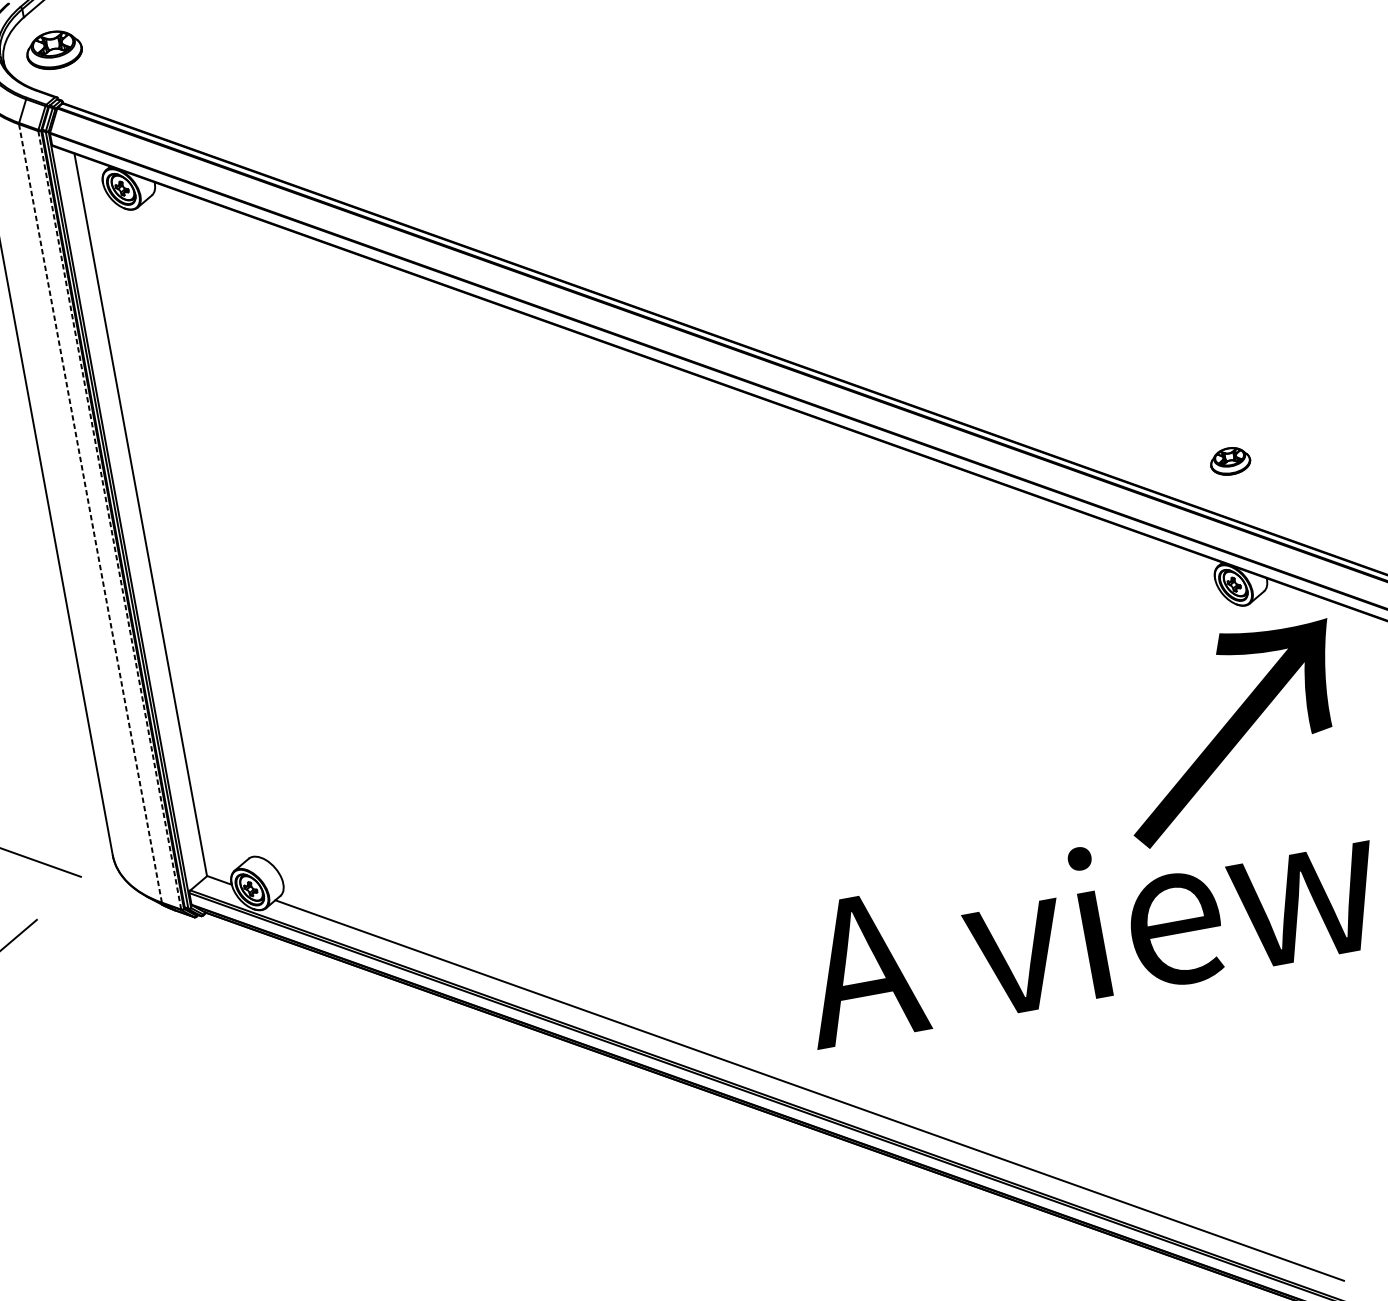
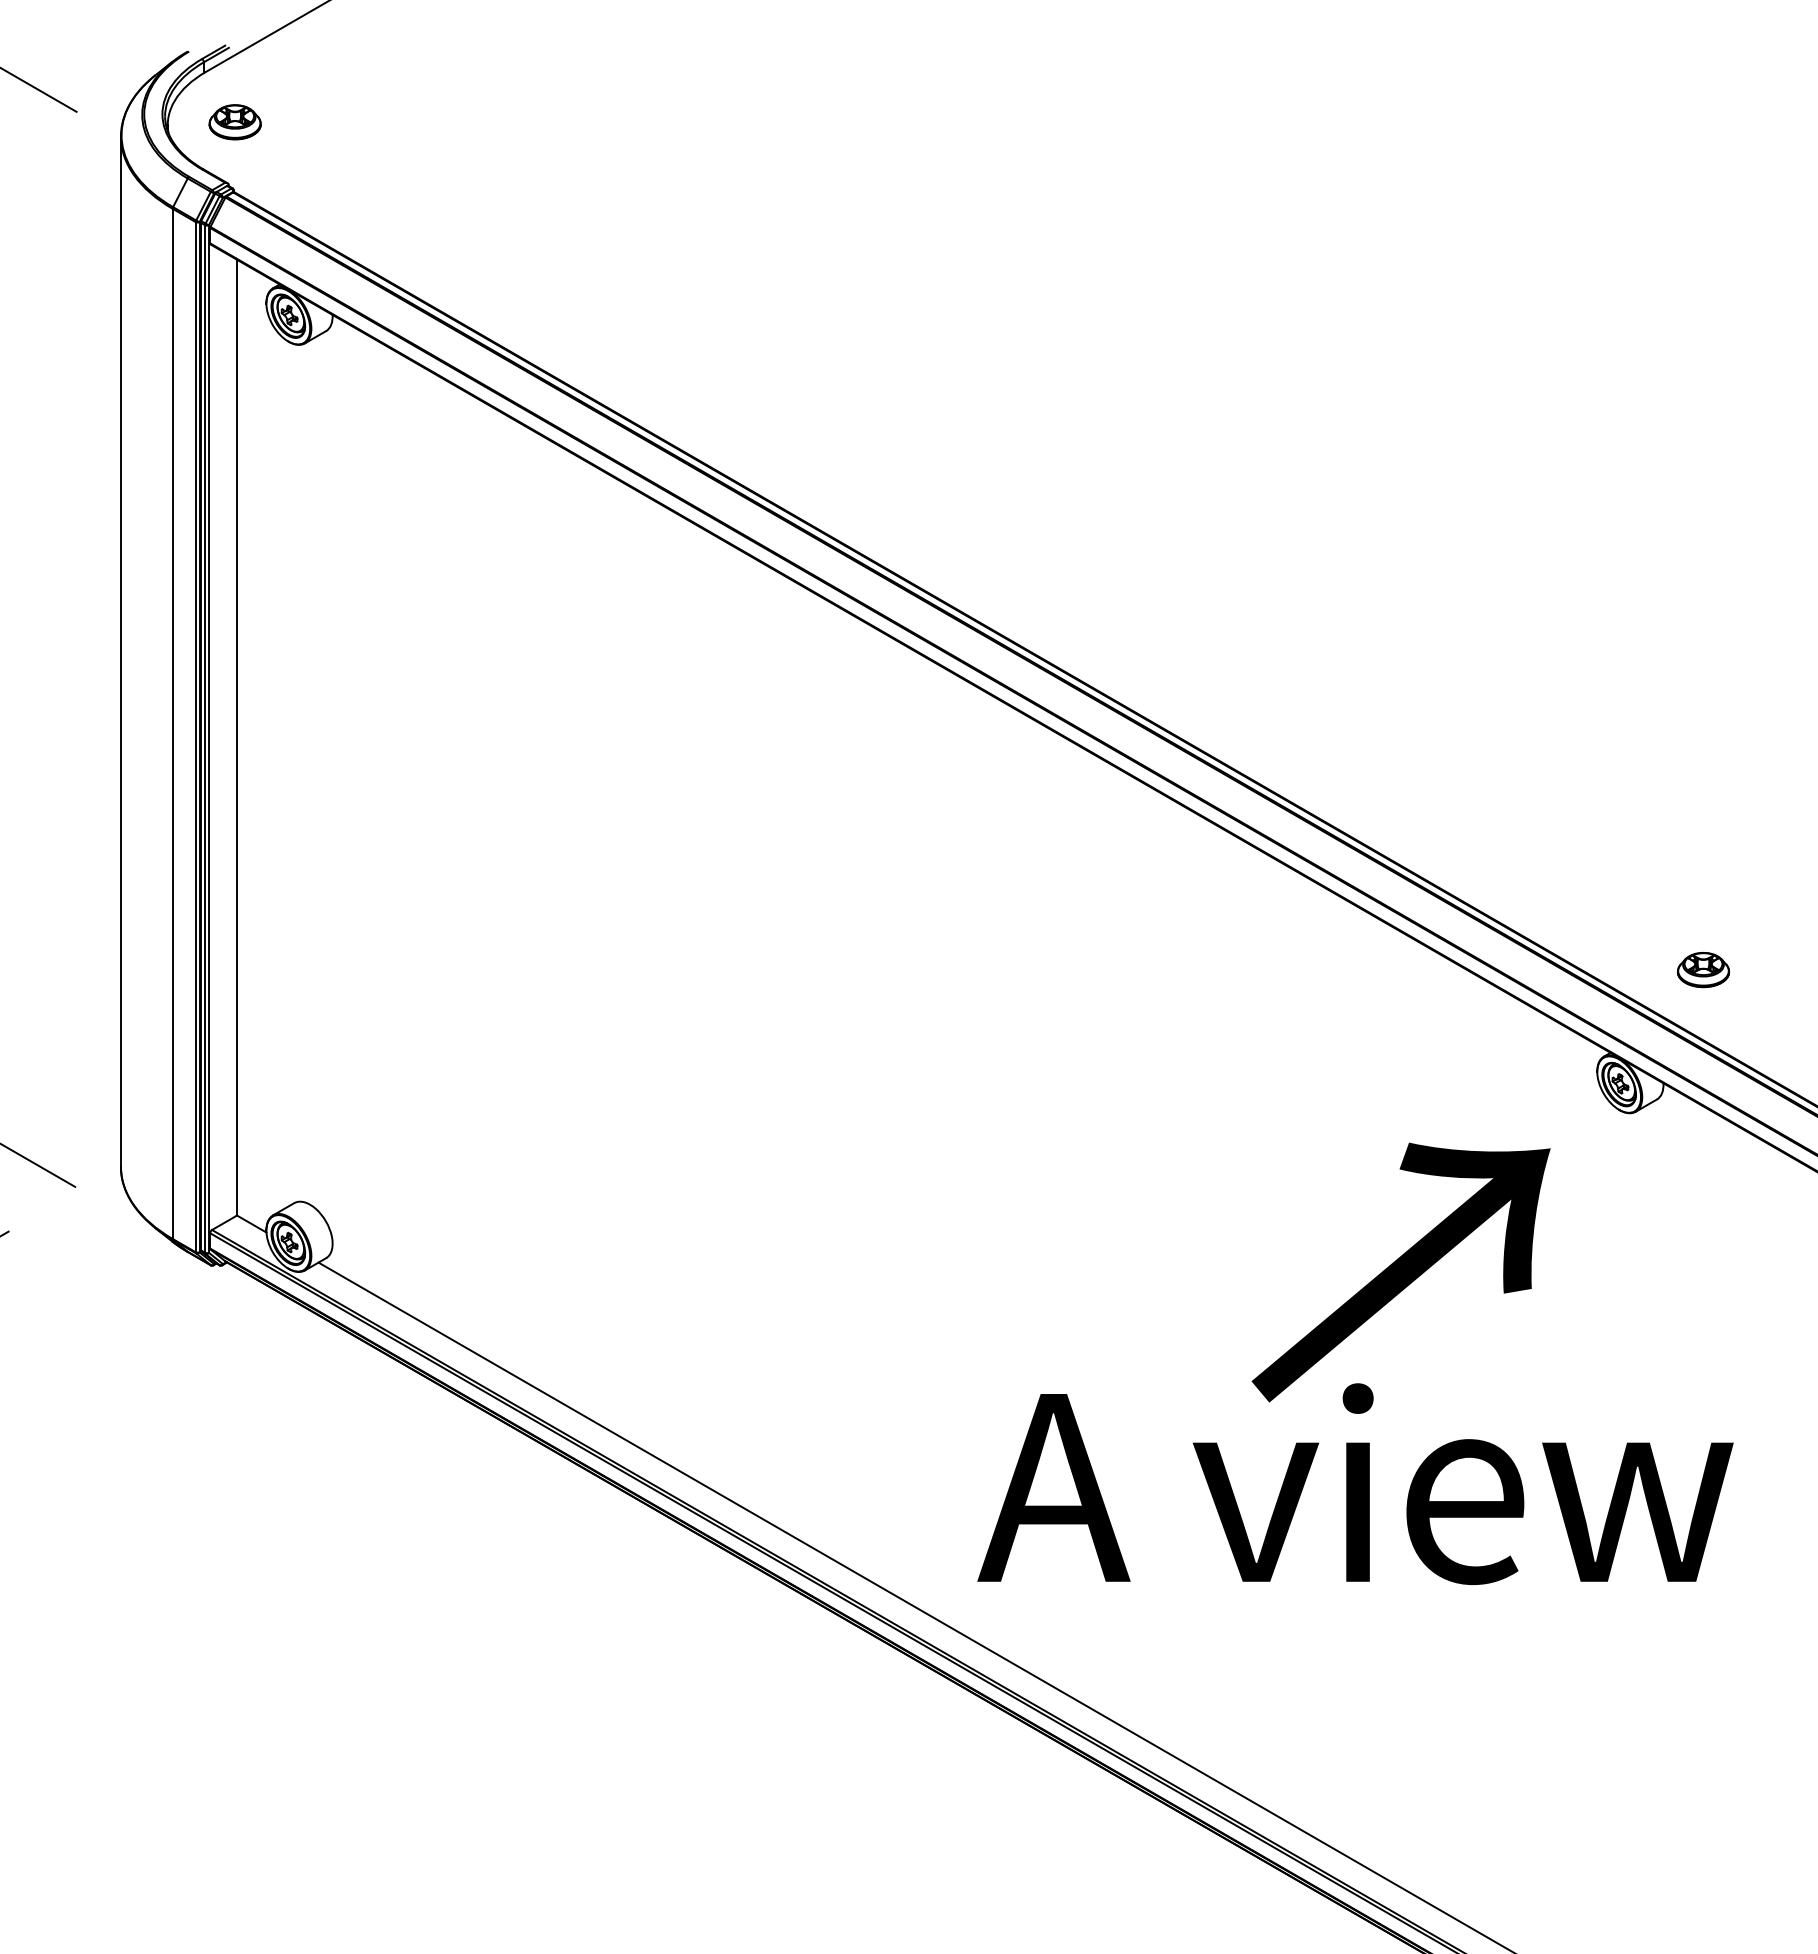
part: (53, 50) -> (234, 122), size x0.71
part: (1230, 461) -> (1703, 970), moved
line: (90, 513) -> (172, 723), dashed -> solid
line: (109, 520) -> (195, 737), dashed -> solid
text: (1231, 732) -> (1400, 1272), moved

